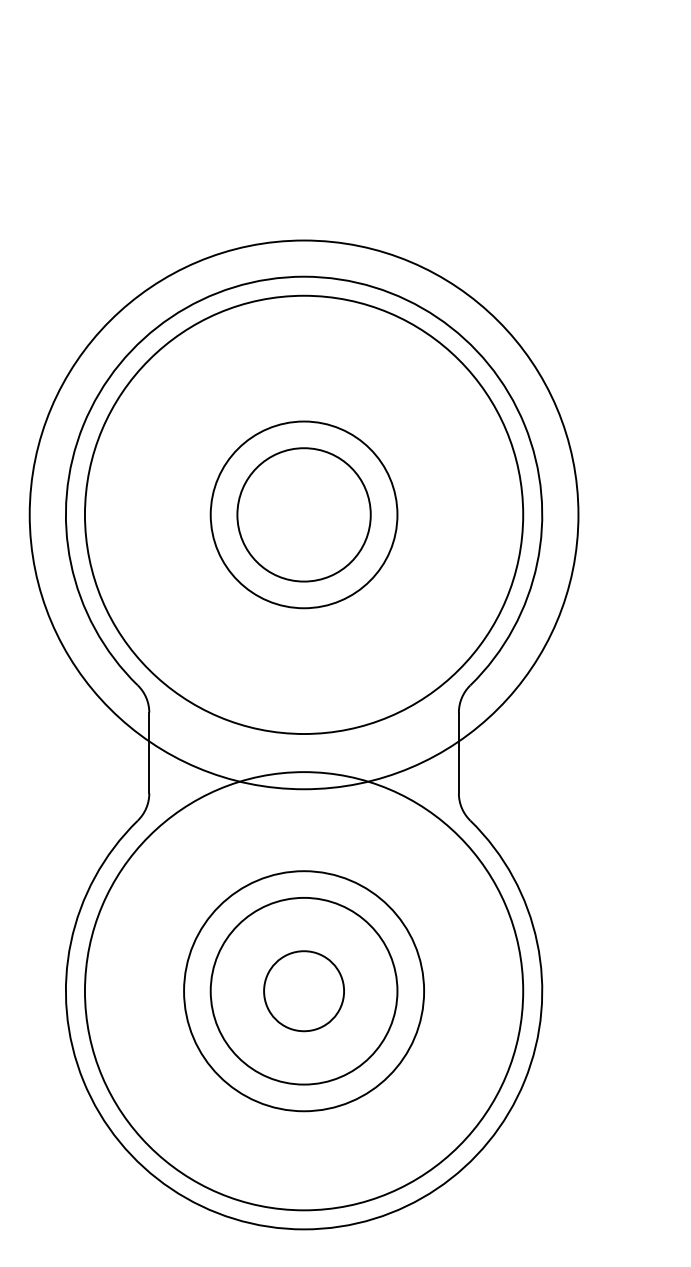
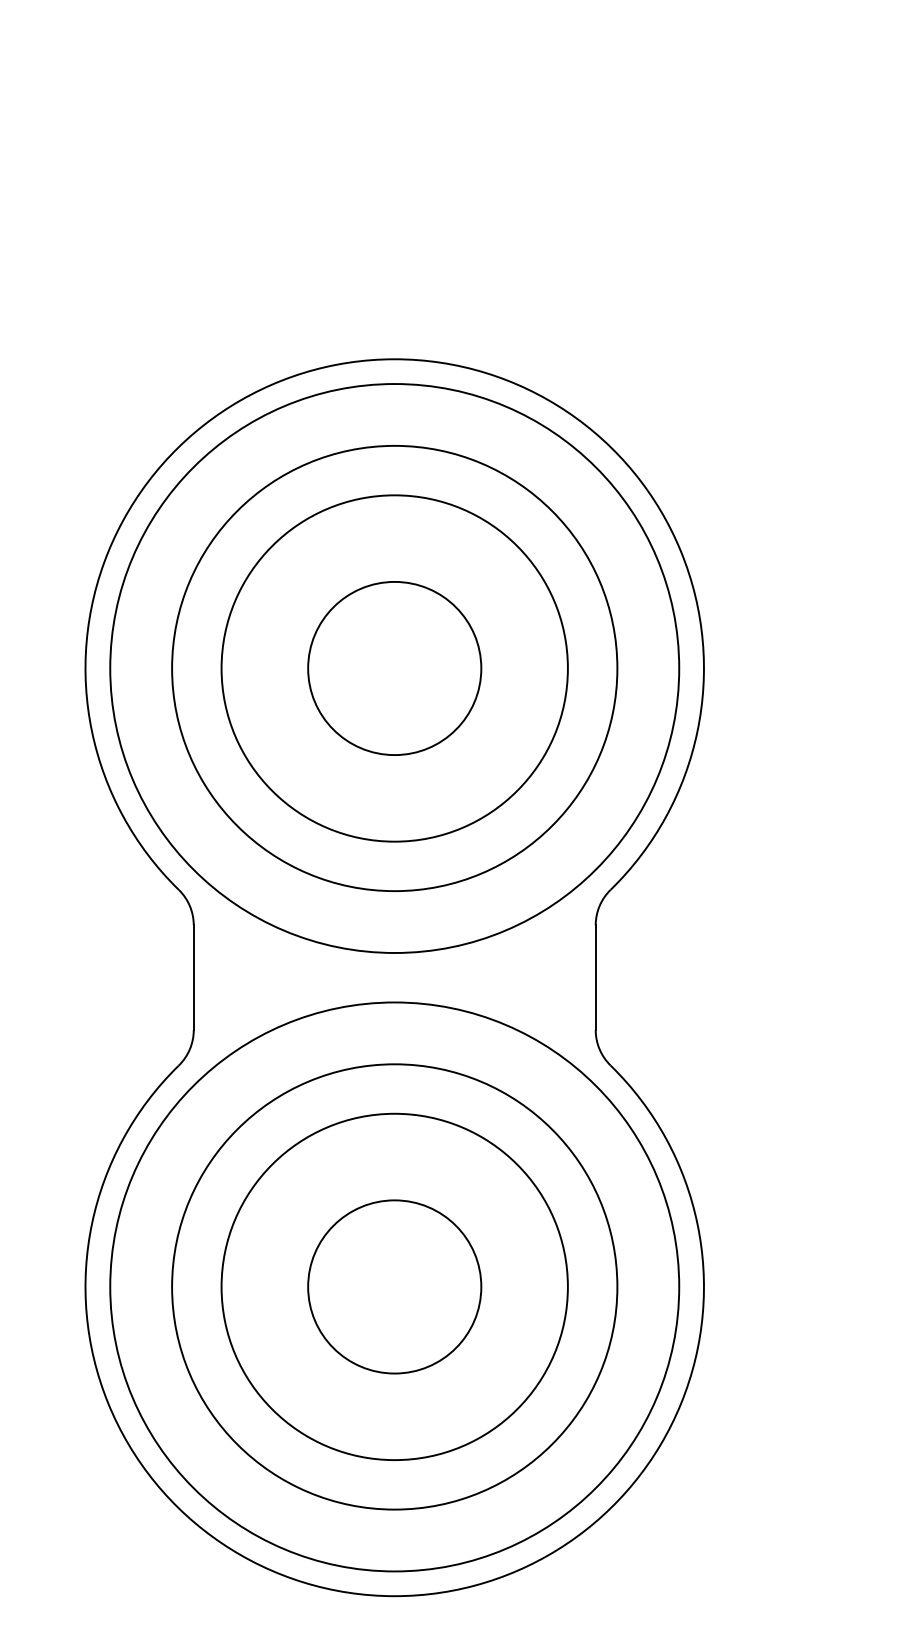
circle: (303, 514) -> (394, 668), size x0.62
circle: (303, 514) -> (394, 668), size x1.43
circle: (303, 990) -> (394, 1286), size x1.43
circle: (303, 990) -> (394, 1286), size x1.43
circle: (303, 990) -> (394, 1286), size x1.67

